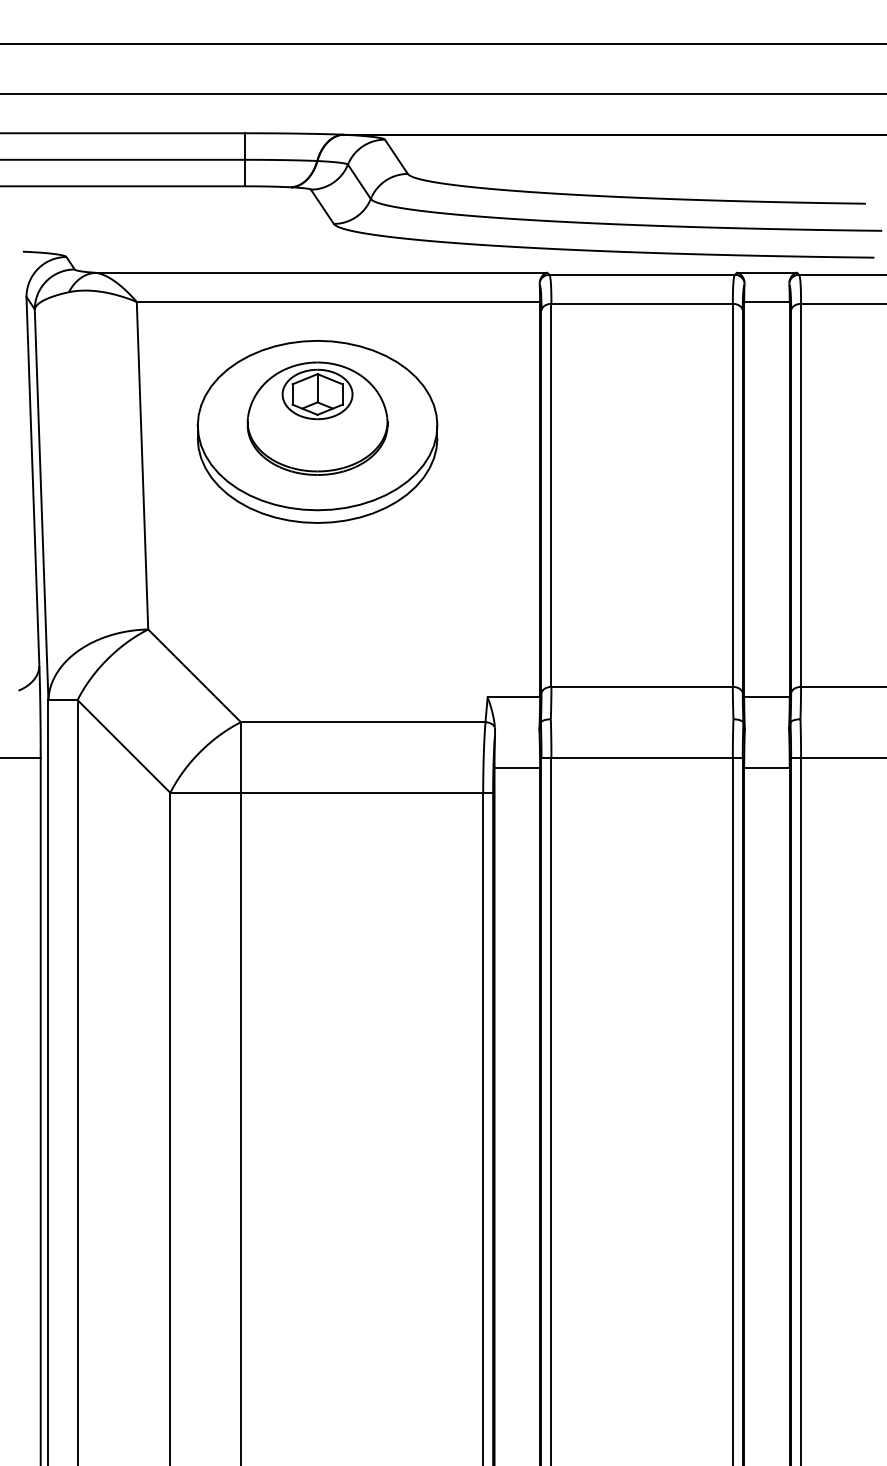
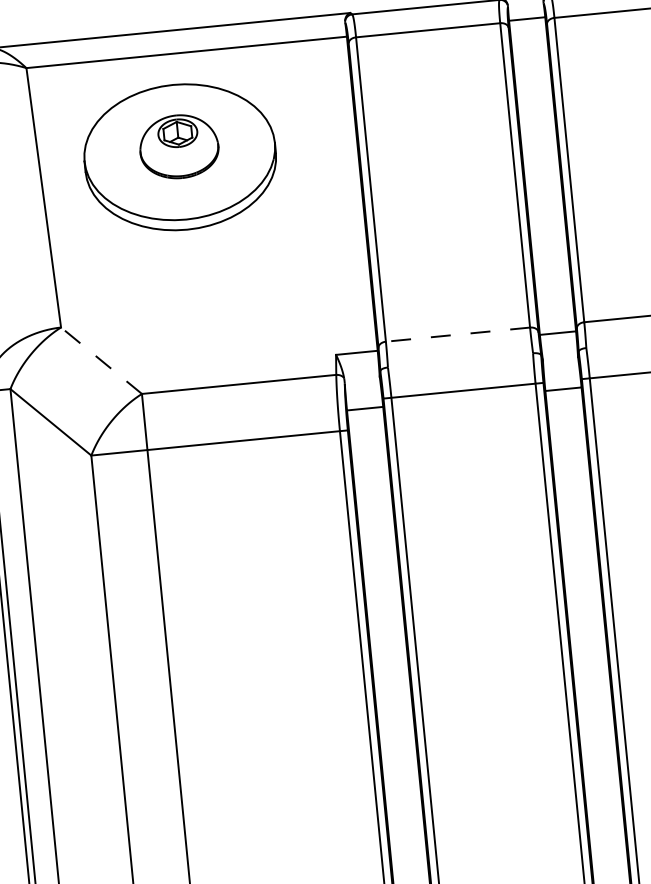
part: (317, 418) -> (179, 146), size x0.7
line: (194, 675) -> (101, 360), solid -> dashed
line: (642, 686) -> (458, 334), solid -> dashed

